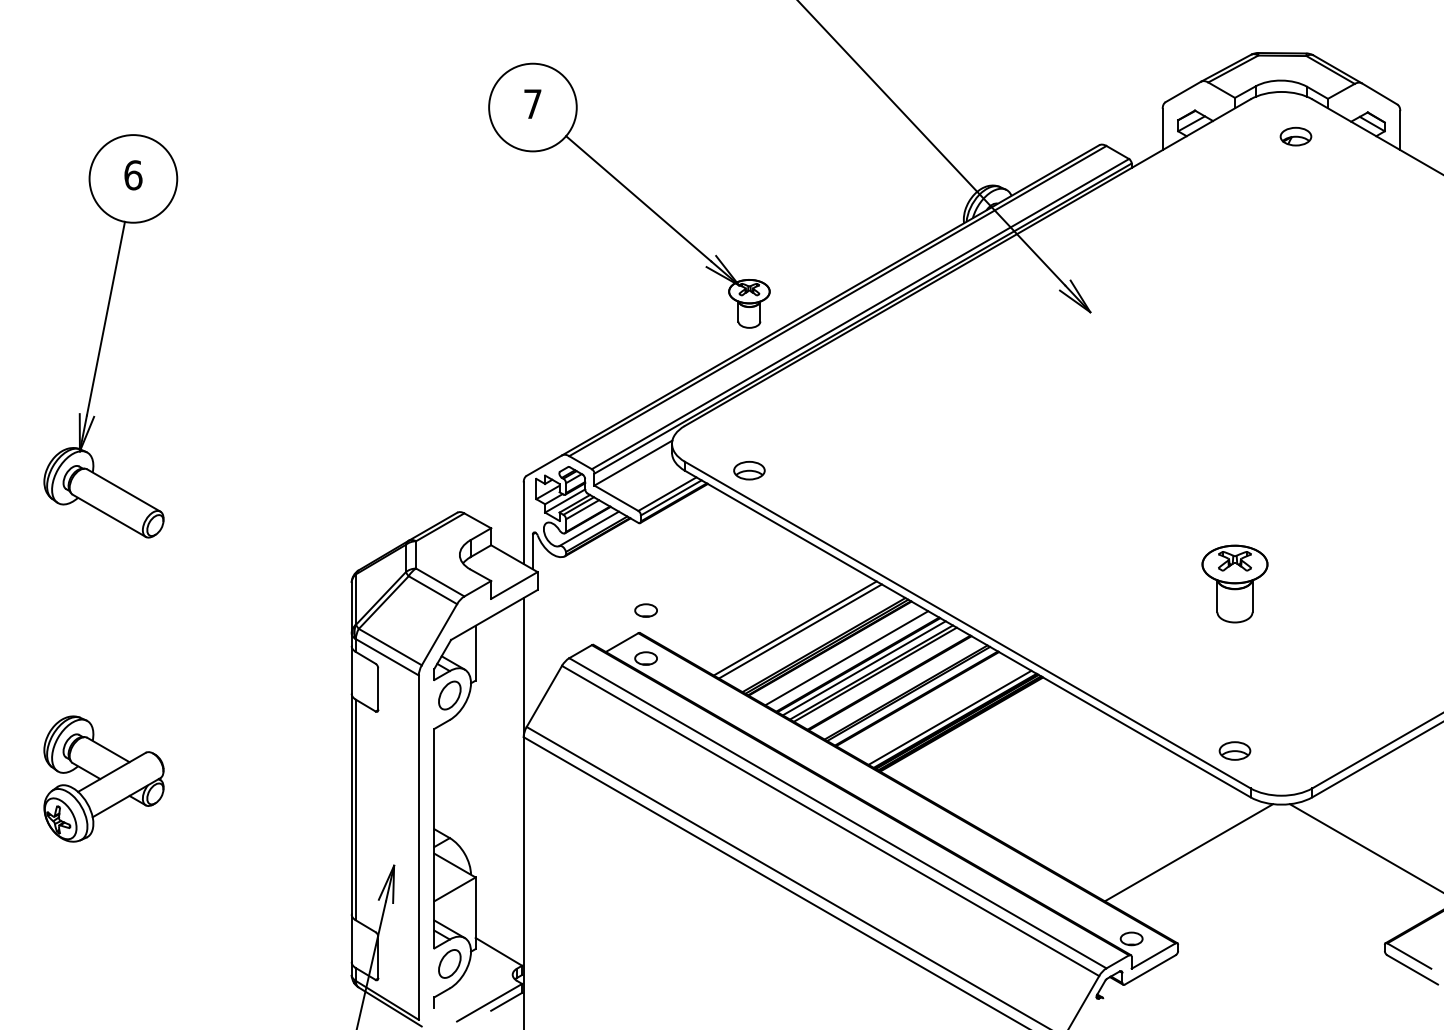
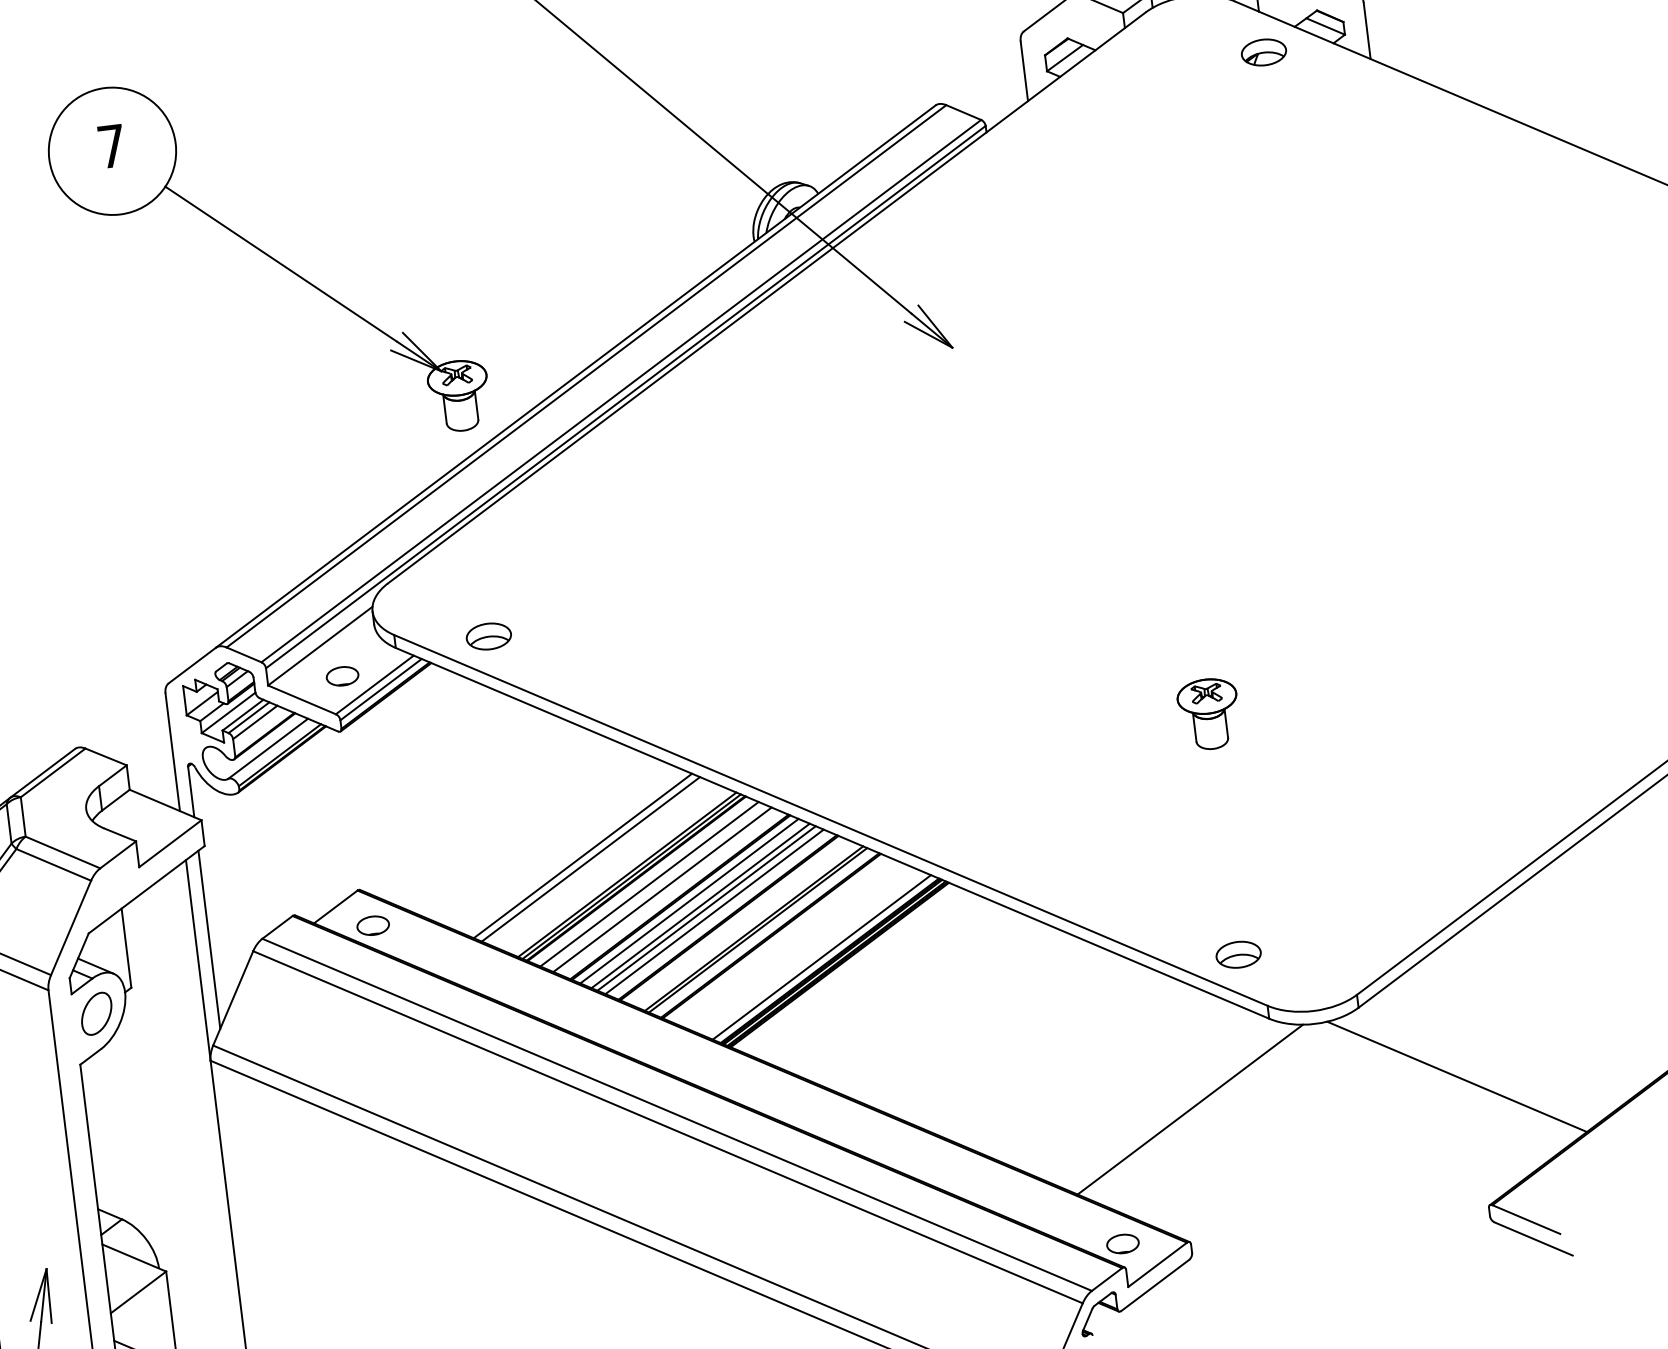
part: (1295, 136) -> (1263, 52), moved
part: (1234, 584) -> (1208, 714), size x0.62
part: (645, 610) -> (341, 676), moved
line: (837, 653) -> (648, 884), added
line: (533, 654) -> (210, 939), added
line: (880, 677) -> (714, 911), added

